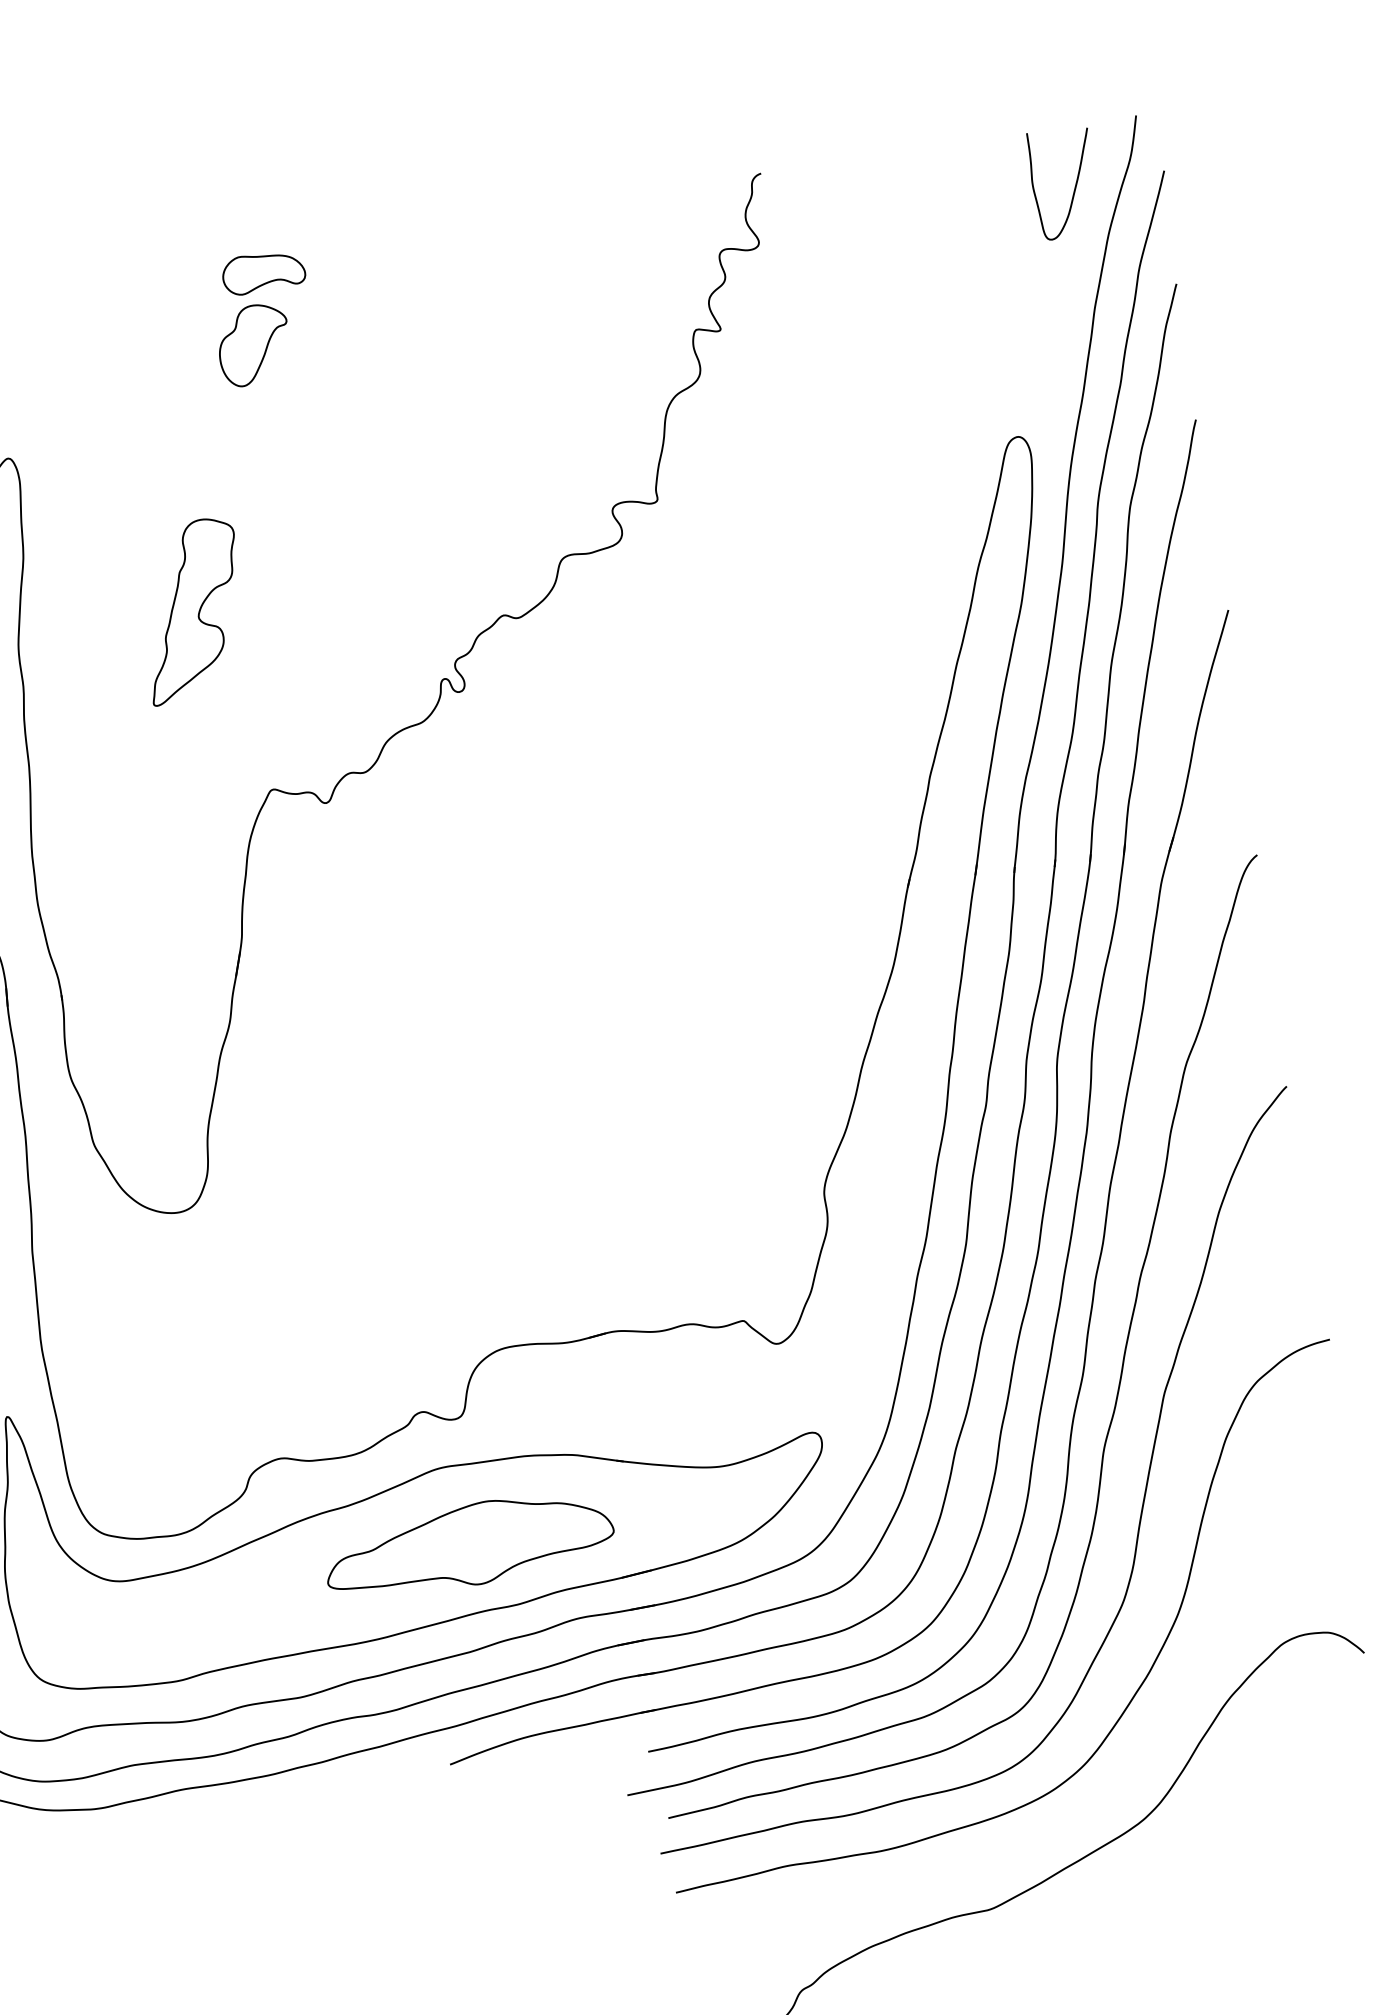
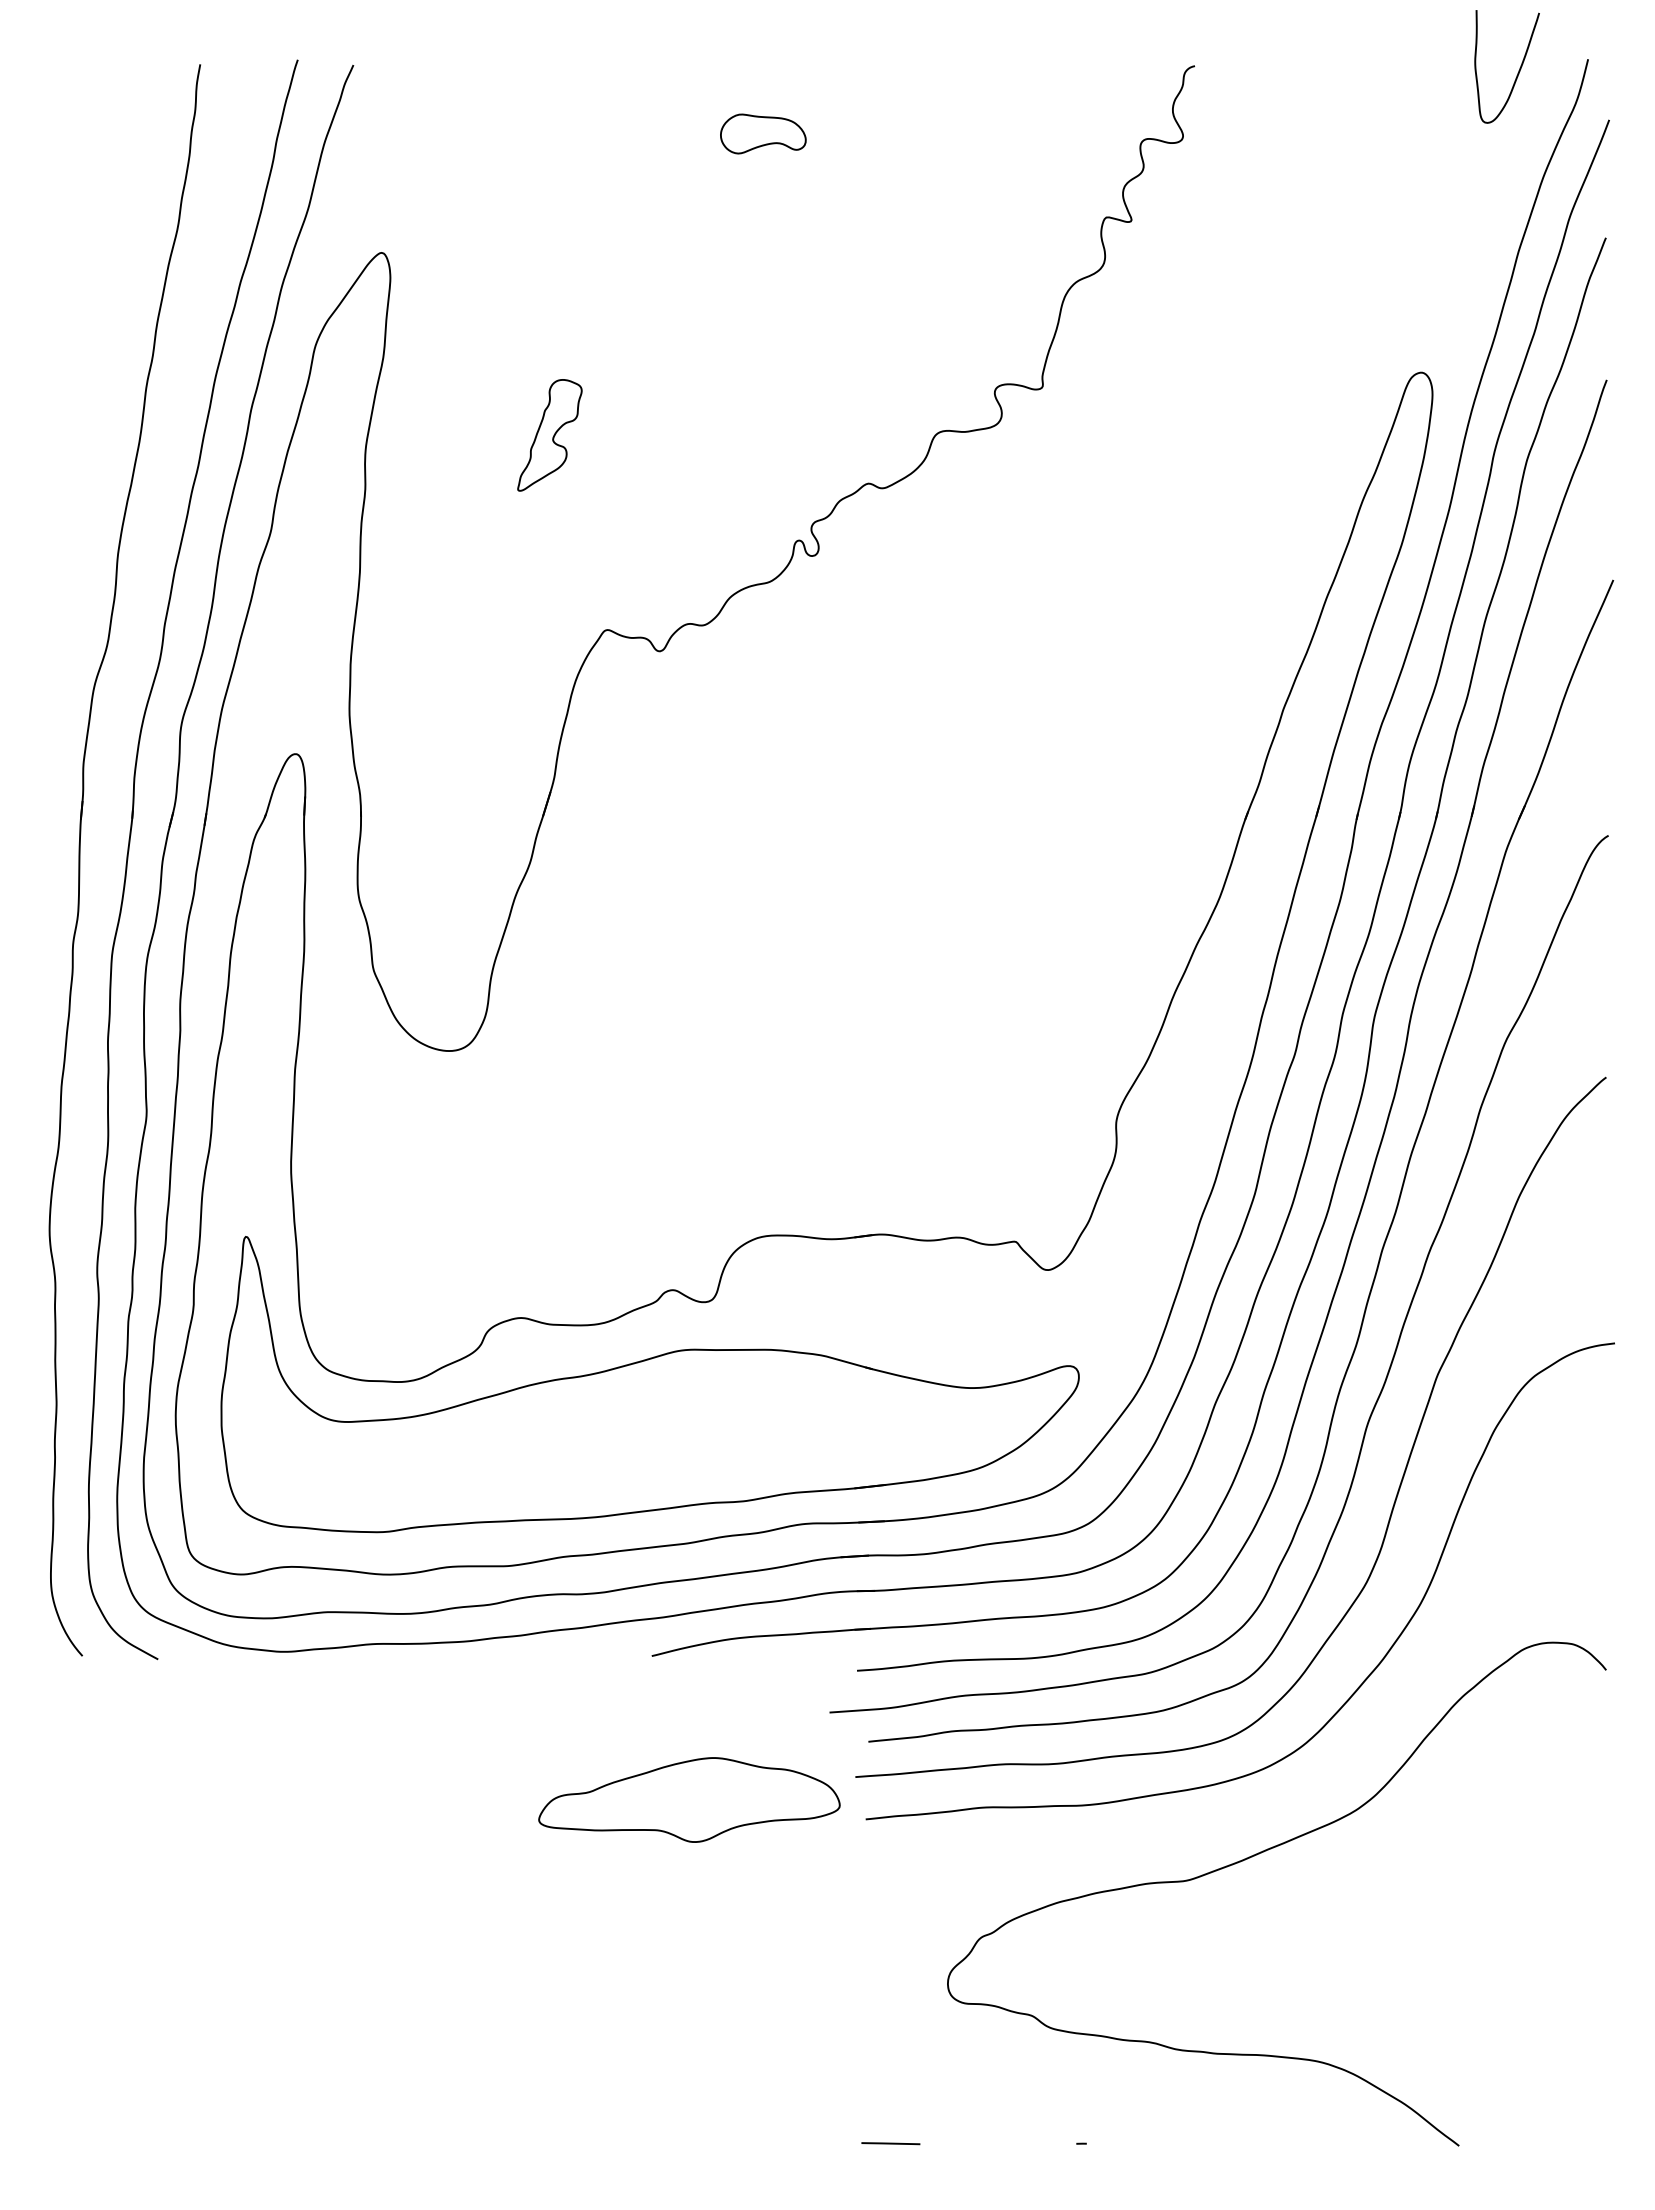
curve: (1074, 185) -> (1518, 70), moved
part: (263, 272) -> (763, 133), moved
part: (253, 344) -> (649, 170), removed
part: (192, 611) -> (549, 435), size x0.6
part: (469, 1544) -> (689, 1799), moved

